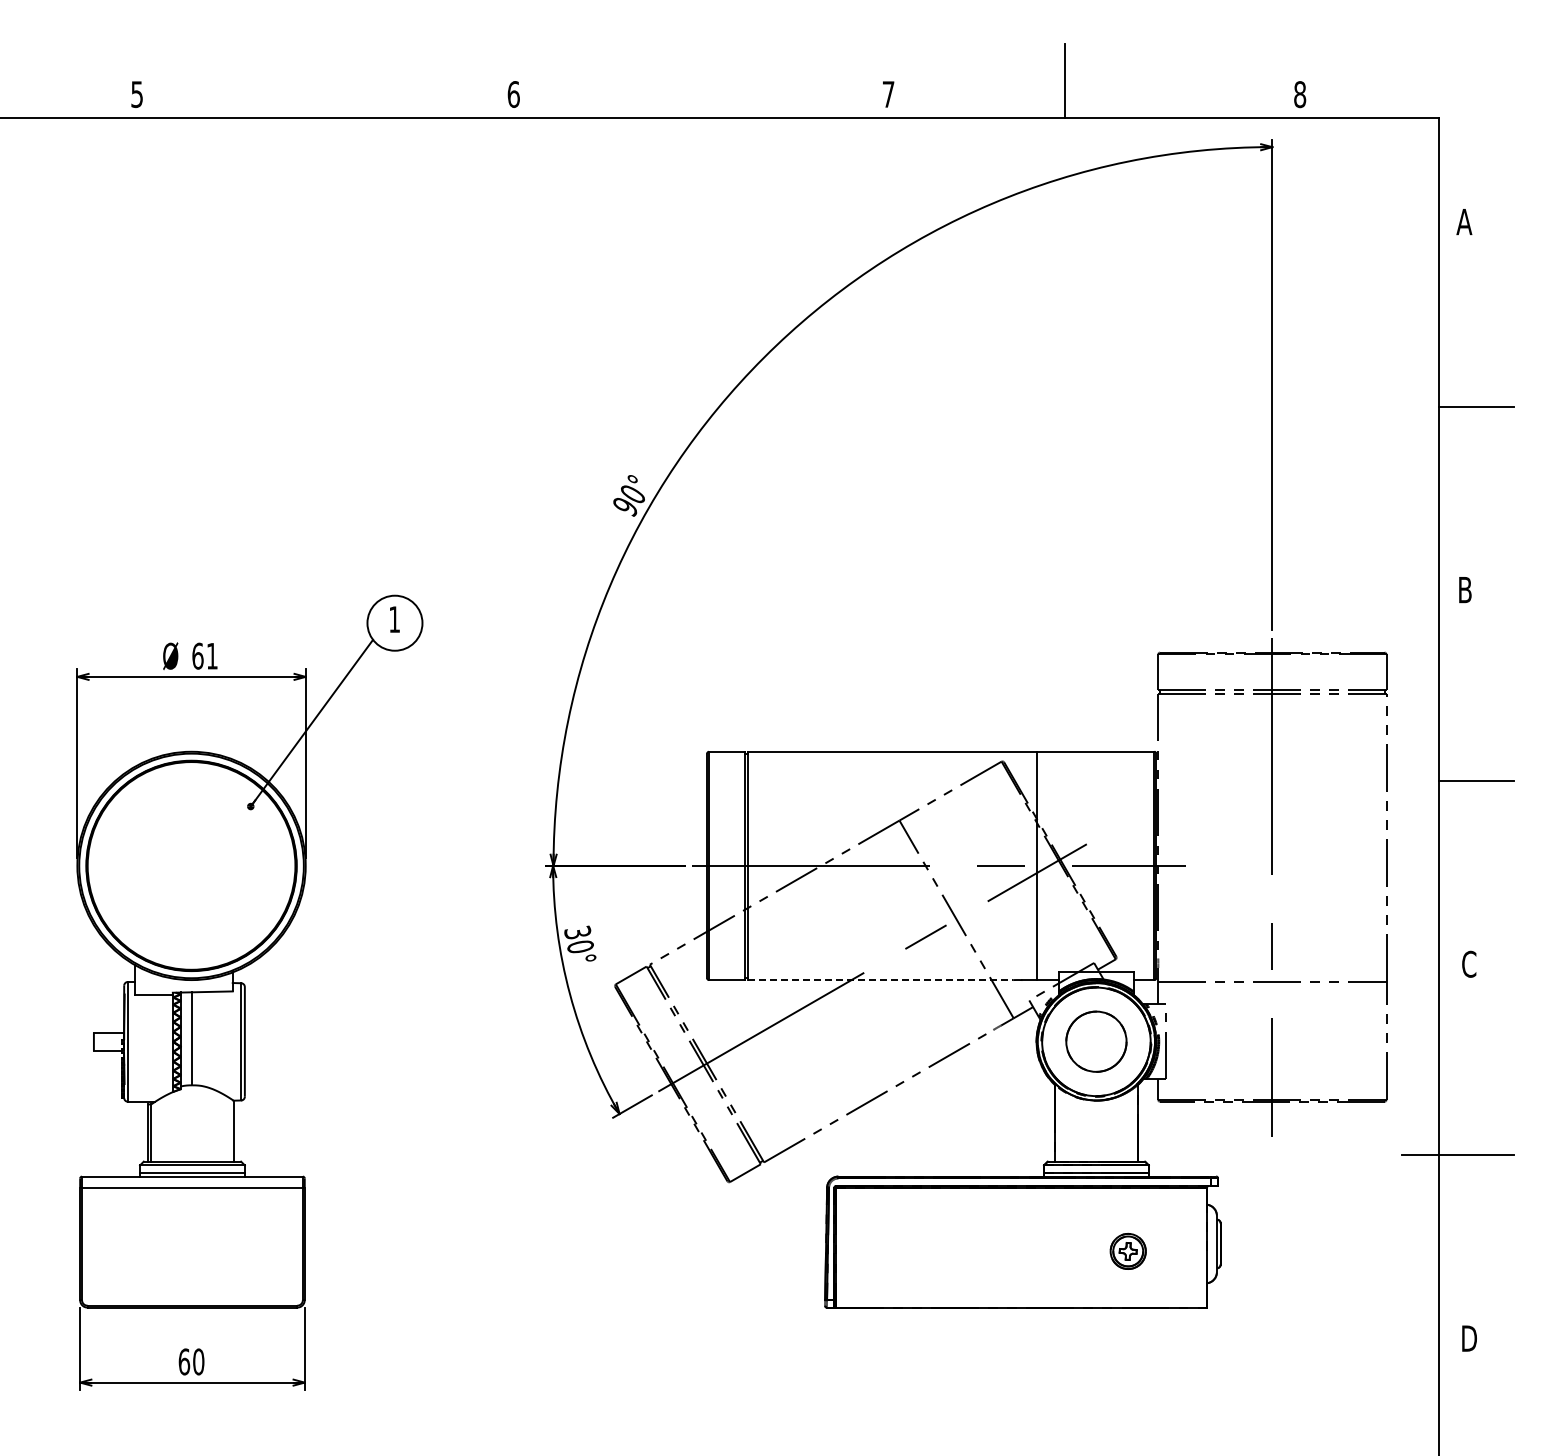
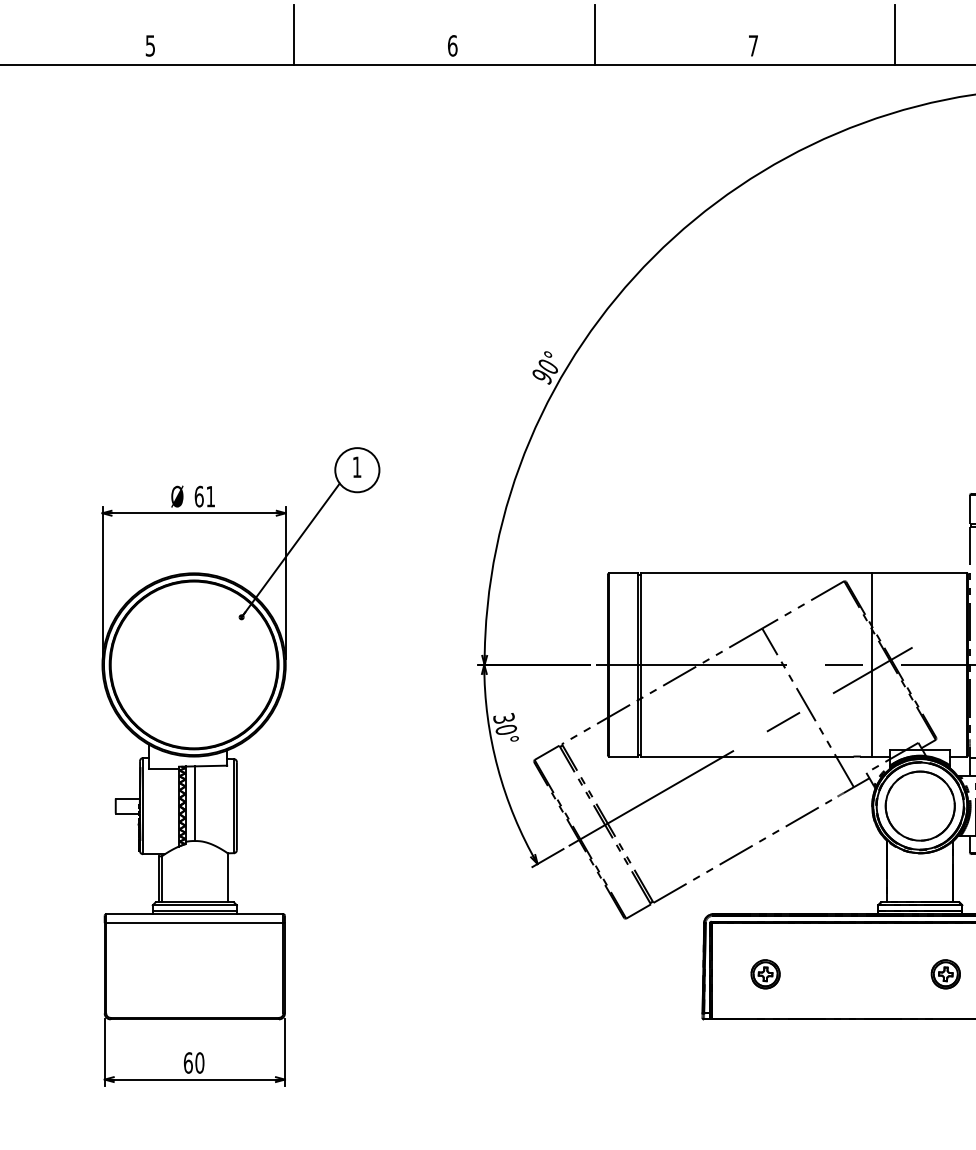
line: (316, 80) -> (294, 34), added
line: (690, 80) -> (594, 34), added
line: (881, 980) -> (747, 756), dashed -> solid
circle: (1096, 1041) -> (920, 805), size x1.43
part: (903, 1250) -> (765, 973), added

